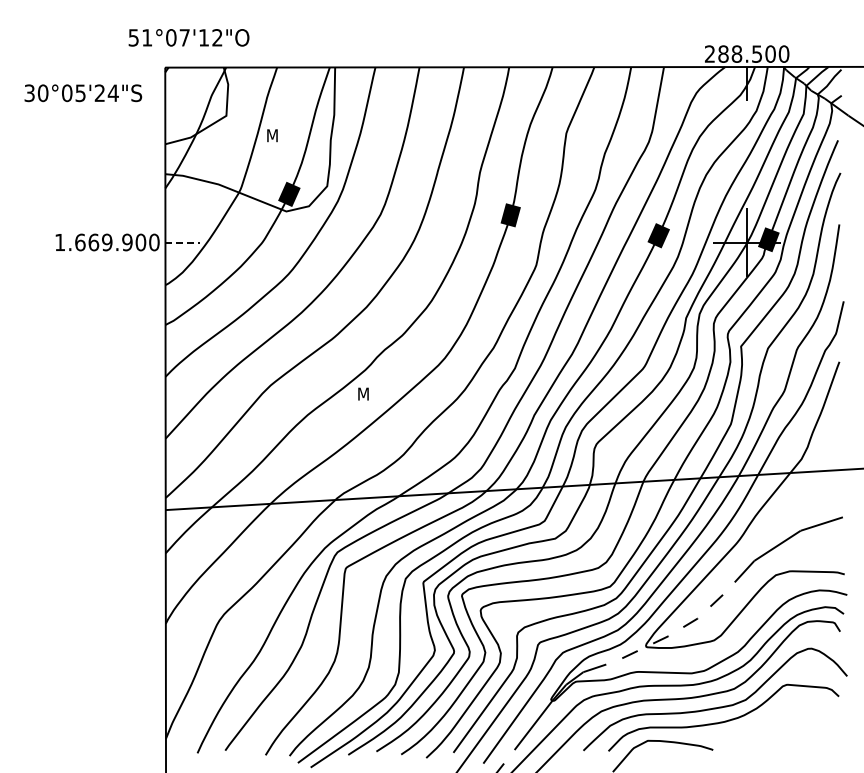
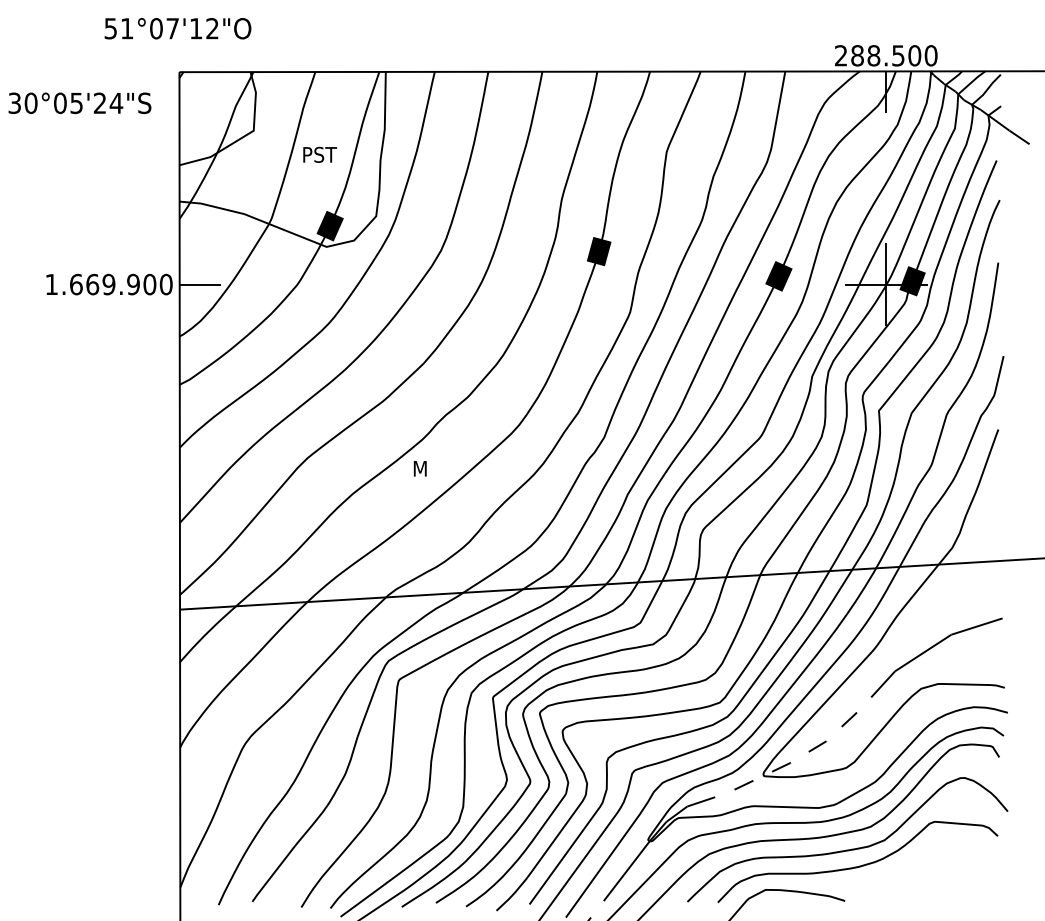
text: (188, 37) -> (177, 28), moved
text: (281, 135) -> (320, 154), M -> PST
line: (183, 242) -> (201, 284), dashed -> solid

